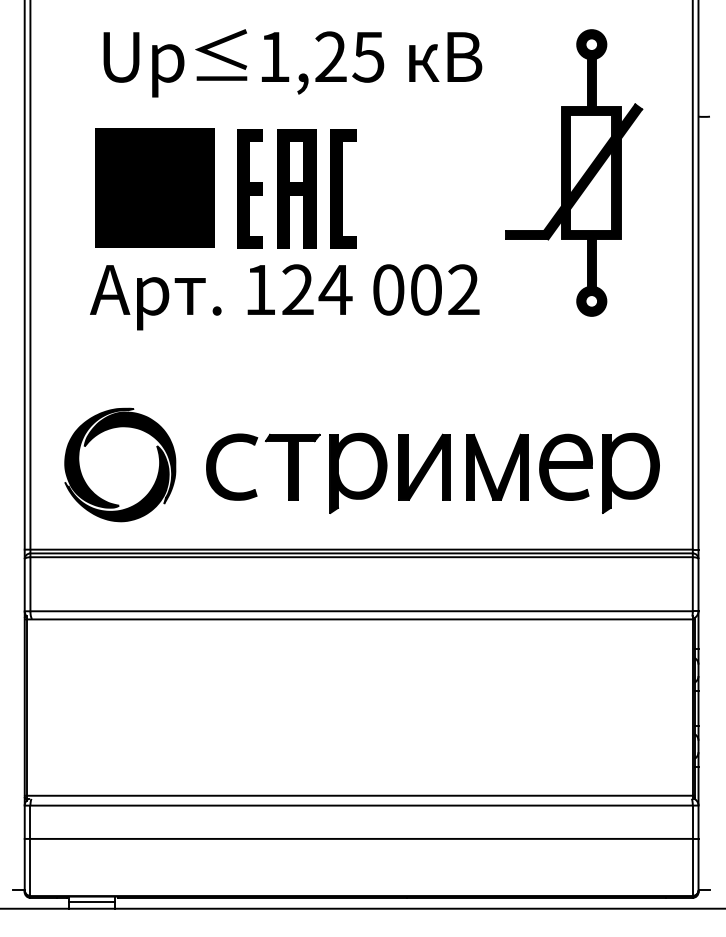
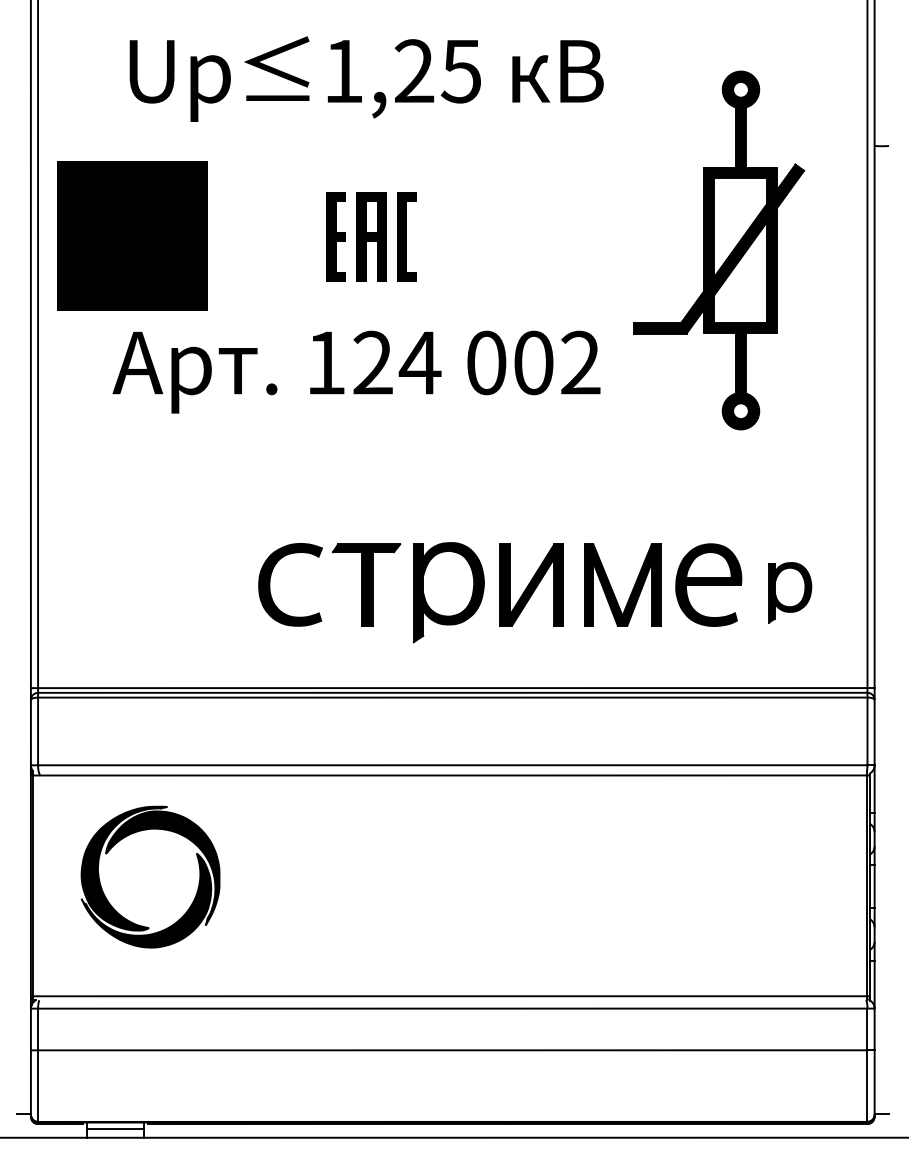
part: (574, 173) -> (719, 250), moved
text: (155, 188) -> (132, 235), moved
part: (296, 188) -> (371, 236), size x0.6
part: (120, 464) -> (150, 876), moved
part: (631, 473) -> (790, 592), size x0.6

